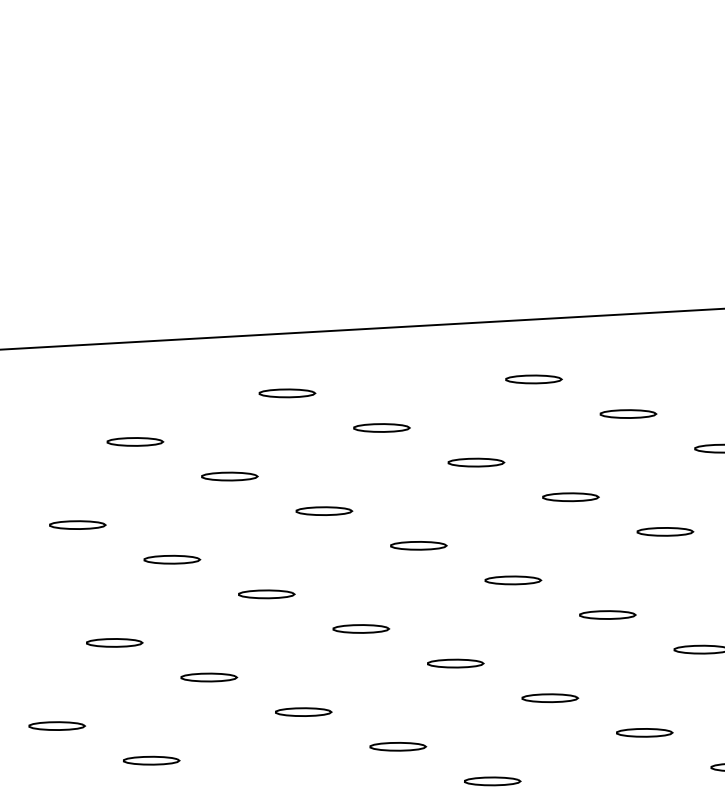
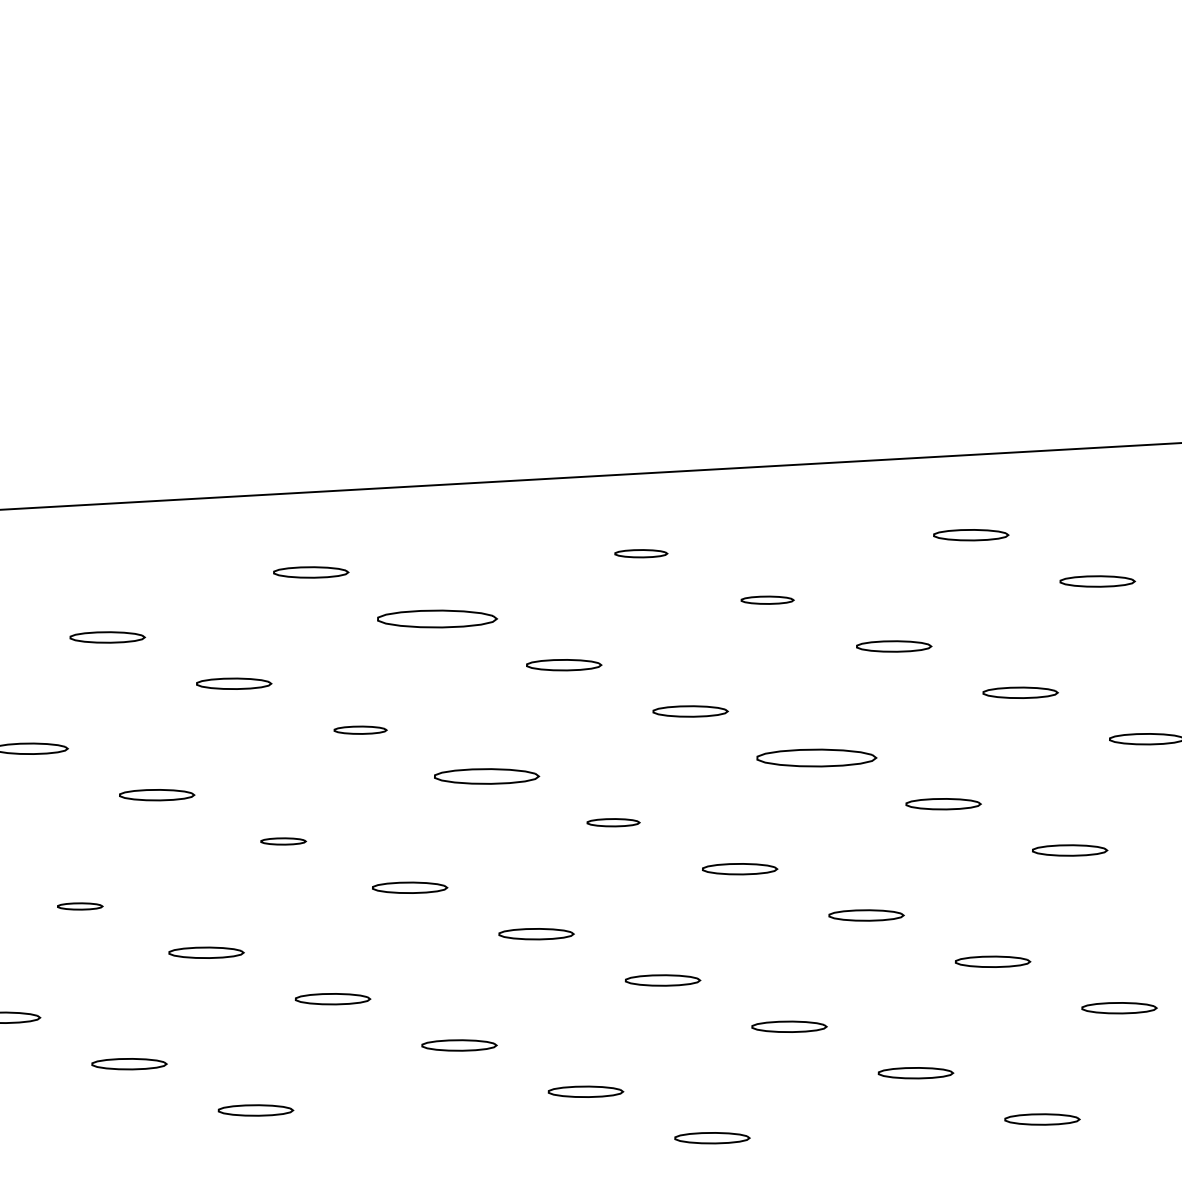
part: (534, 379) -> (641, 553), size x0.7
part: (628, 414) -> (767, 600), size x0.7
part: (381, 427) -> (437, 618), size x1.6
part: (324, 511) -> (360, 730), size x0.7
part: (665, 531) -> (817, 757), size x1.6
part: (419, 545) -> (487, 776), size x1.4
part: (513, 580) -> (613, 822), size x0.7
part: (266, 594) -> (283, 841), size x0.6
part: (115, 642) -> (80, 906), size x0.6

